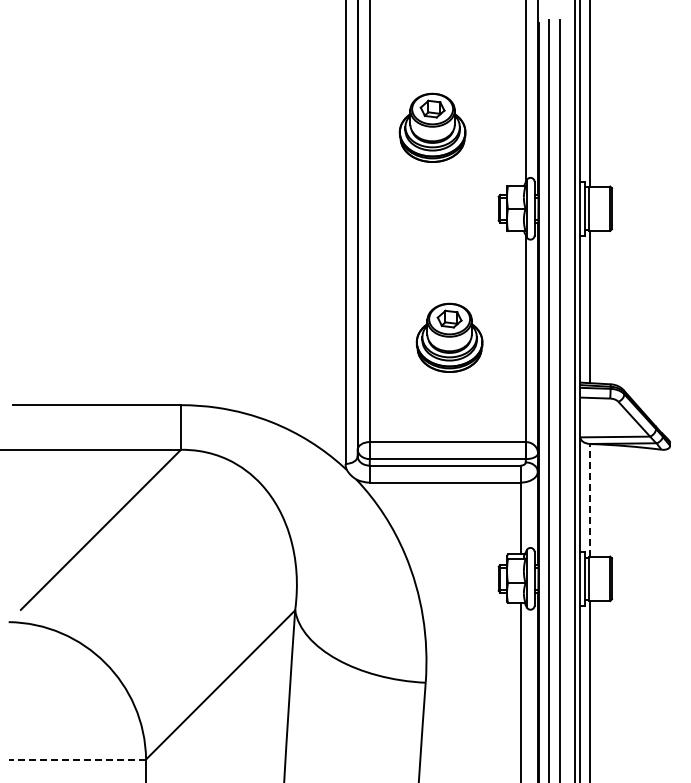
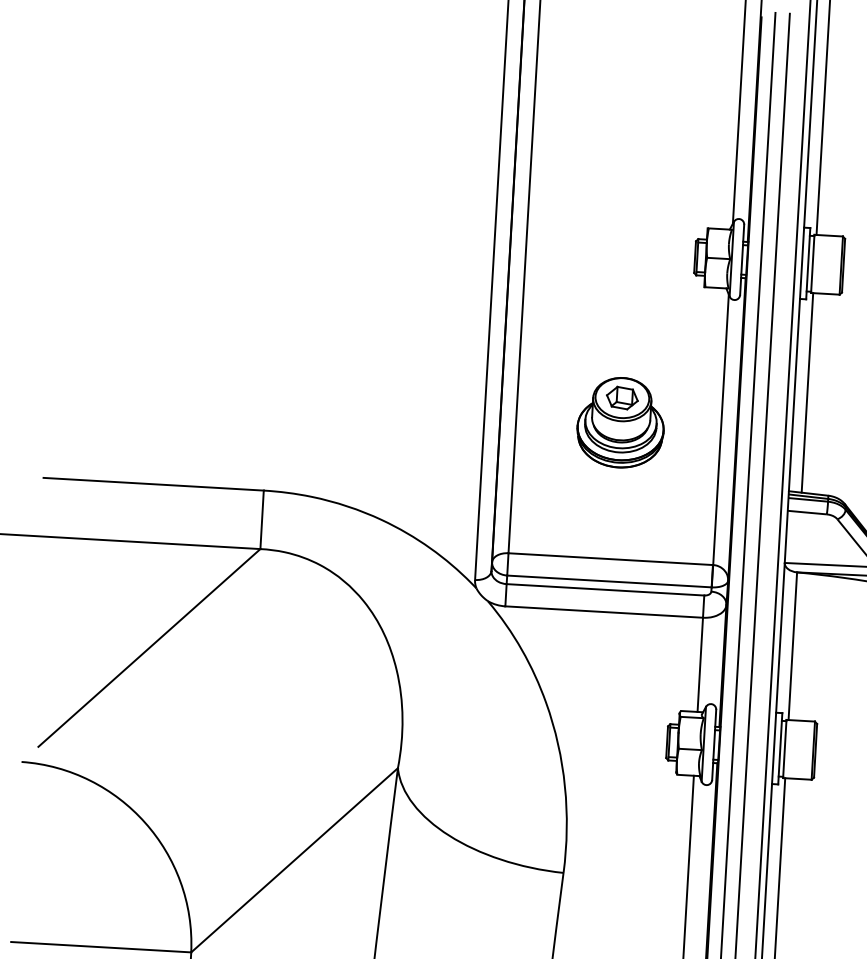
part: (432, 127) -> (614, 145), removed
line: (590, 499) -> (793, 645), dashed -> solid
line: (77, 759) -> (101, 947), dashed -> solid

